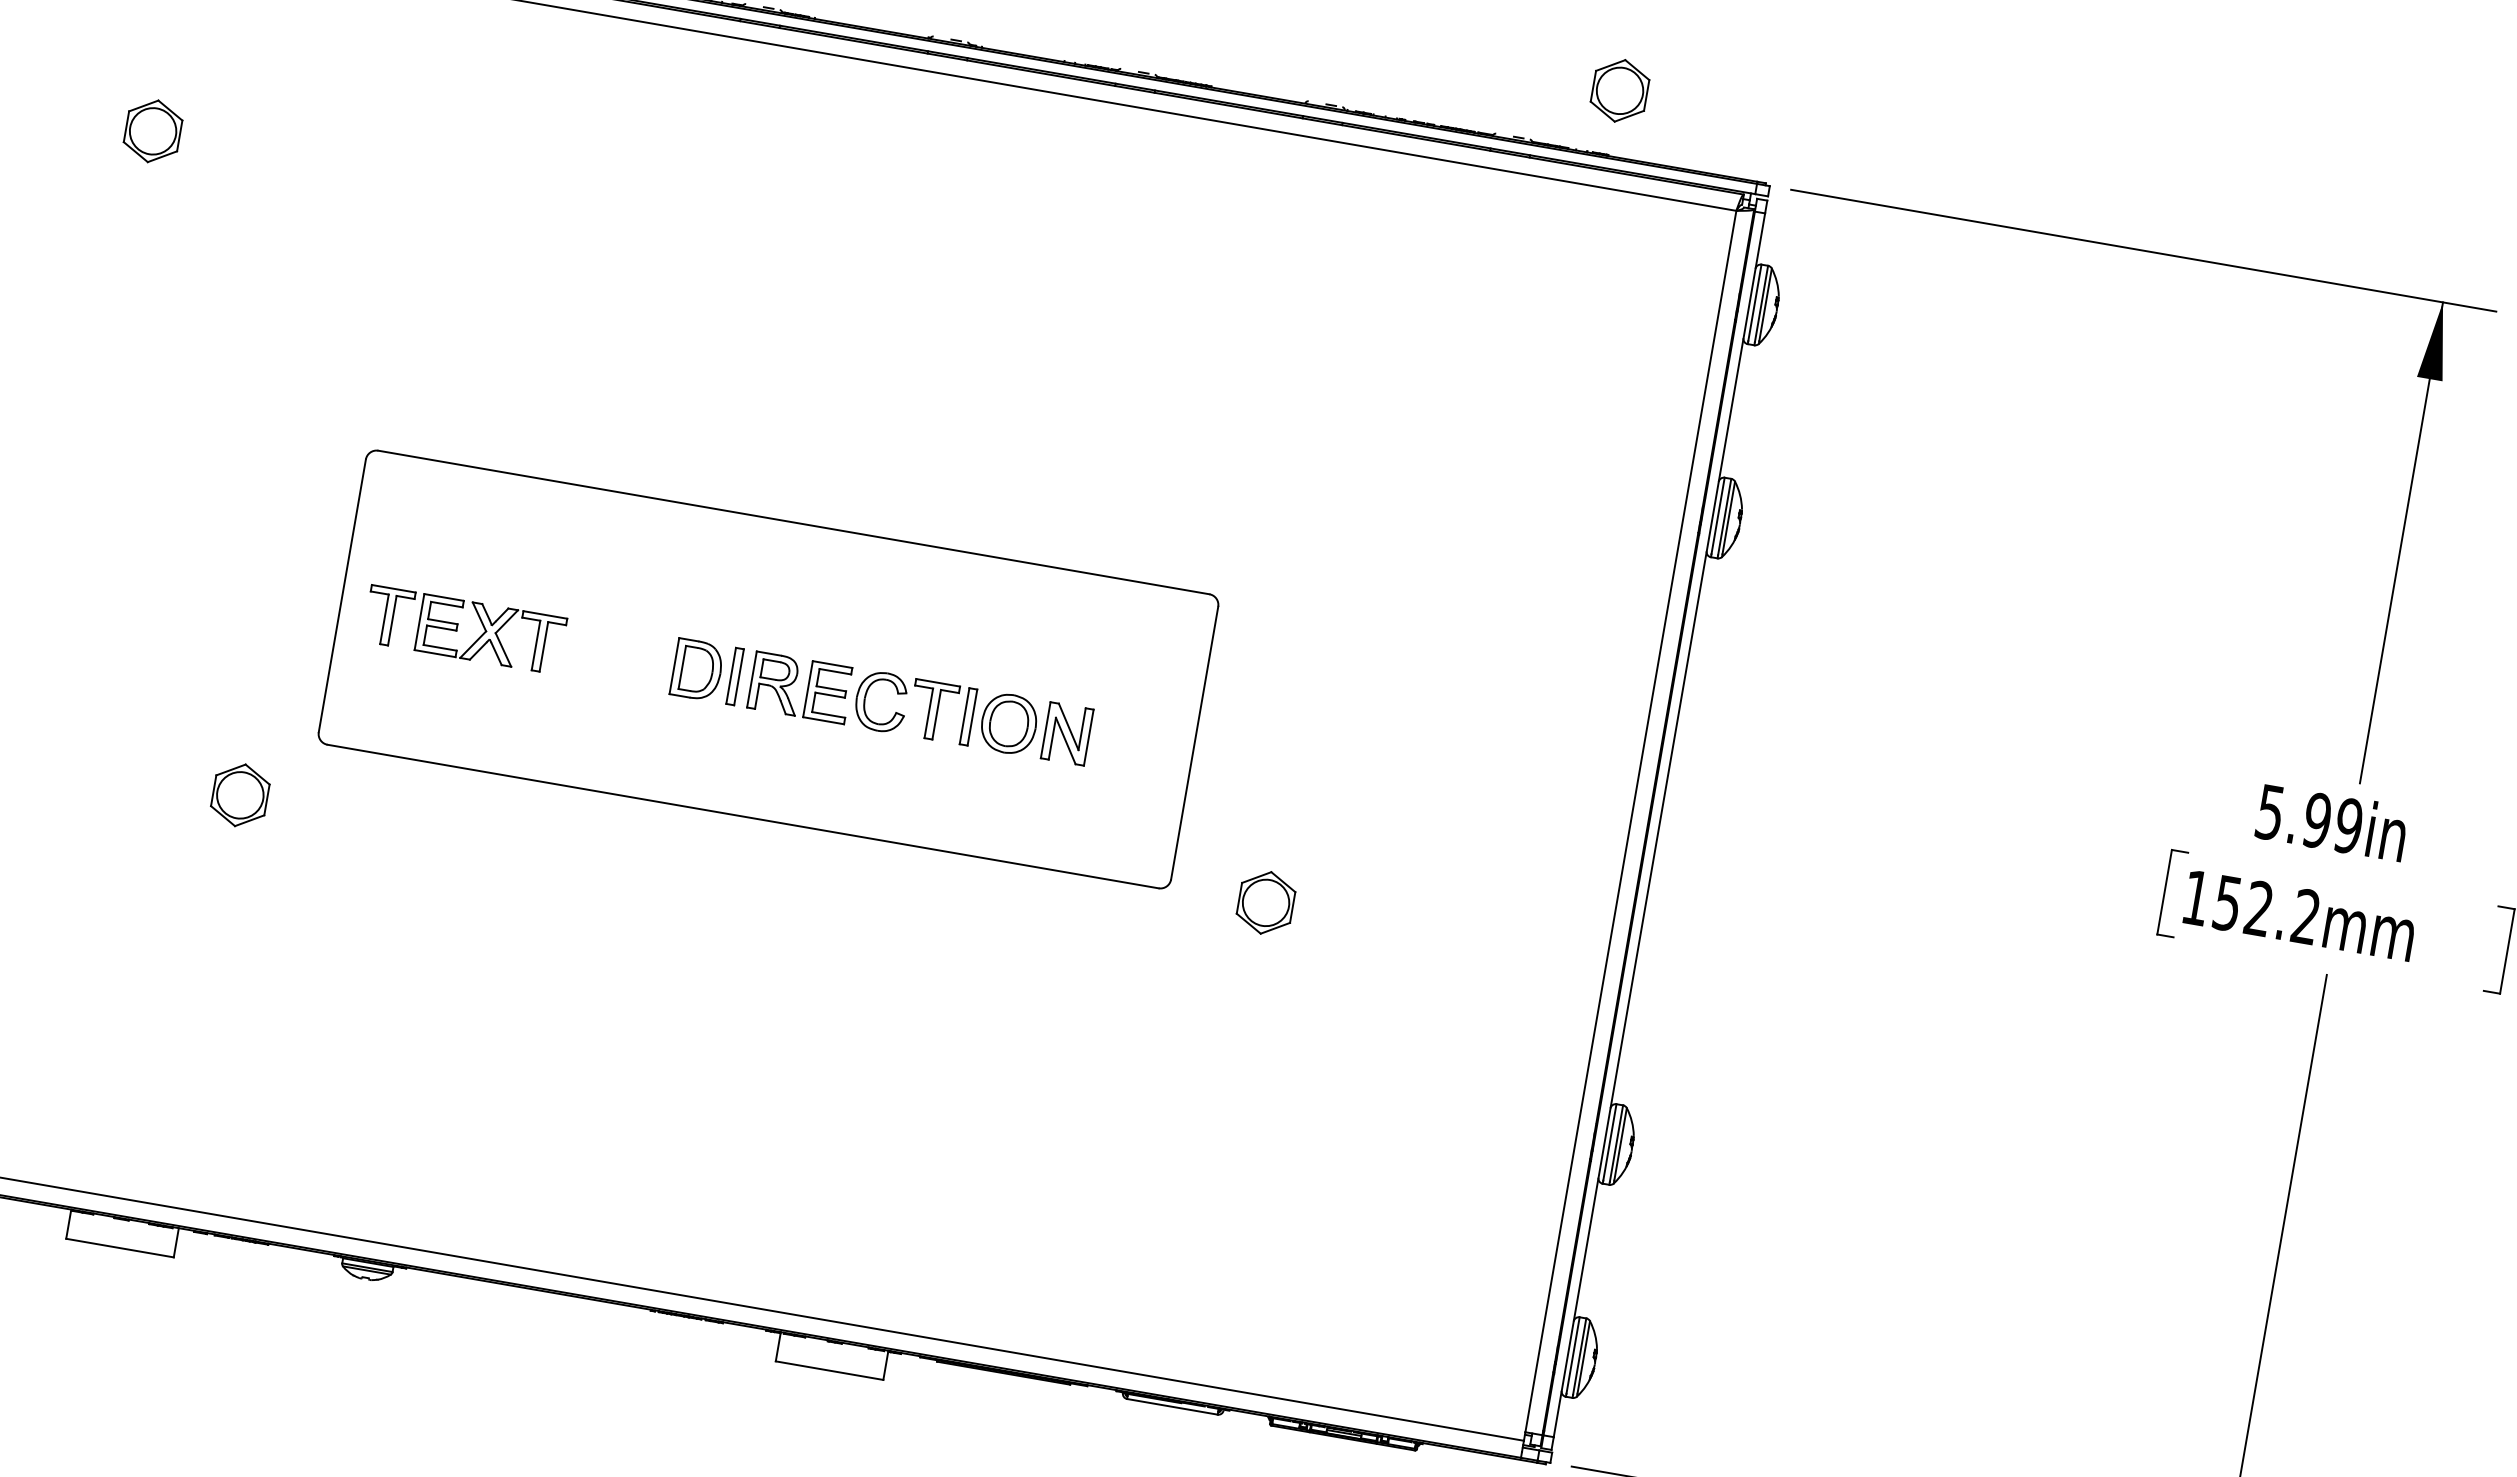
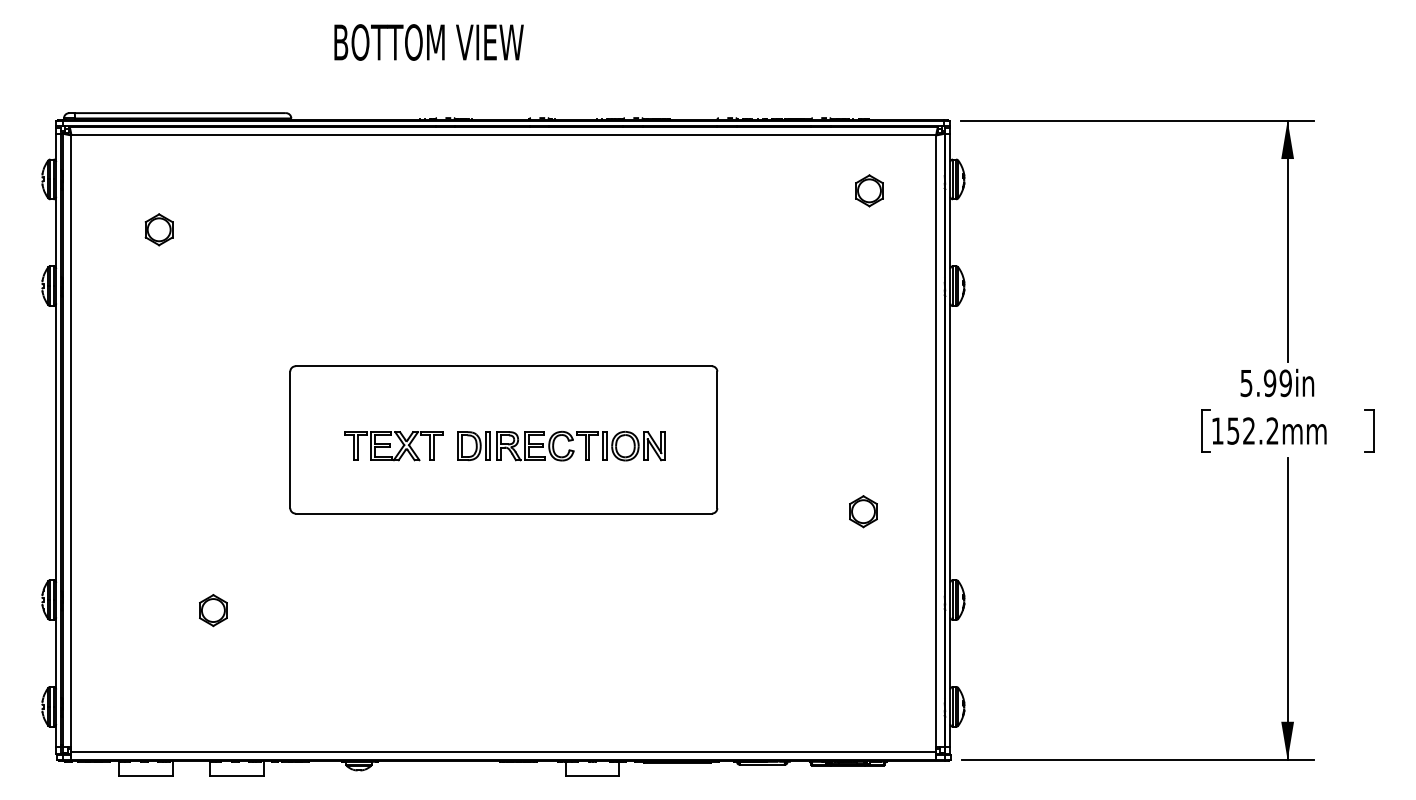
part: (1620, 90) -> (869, 190), moved
part: (464, 630) -> (393, 446), moved
part: (240, 795) -> (213, 610), moved
part: (1266, 902) -> (863, 511), moved

